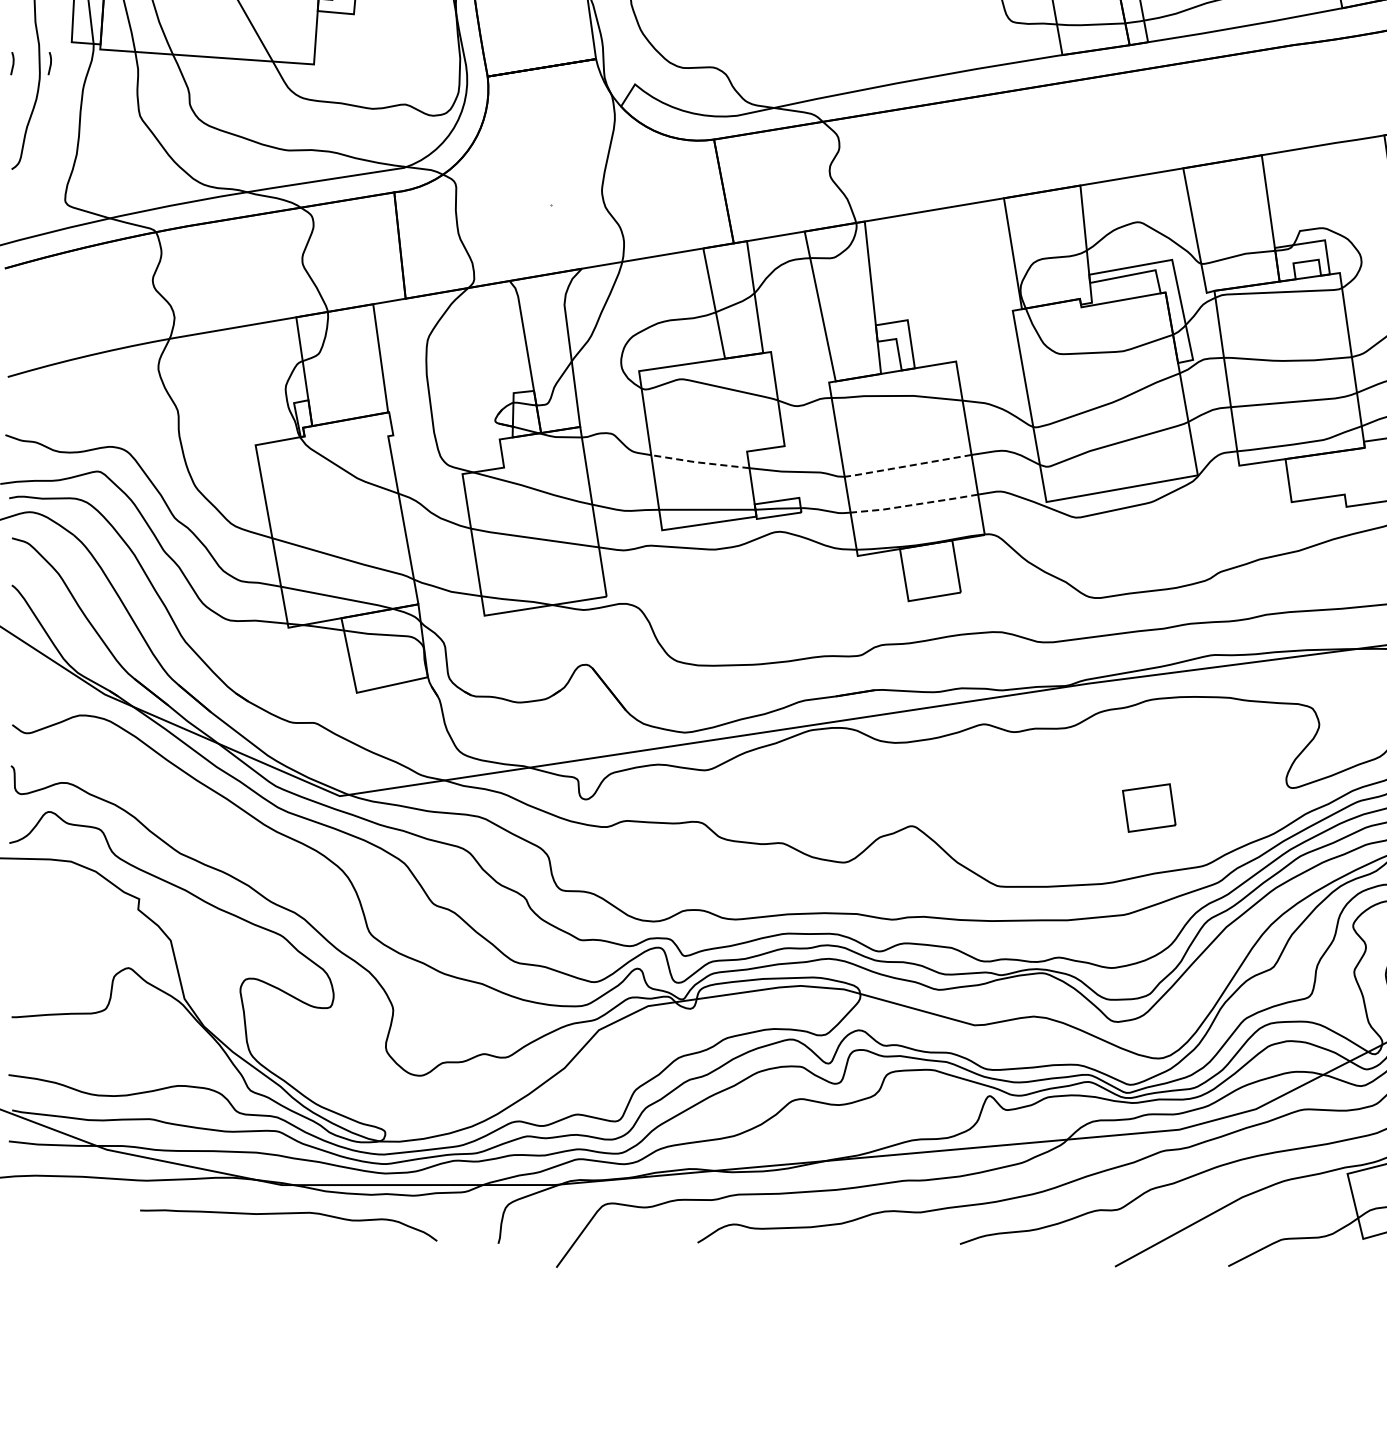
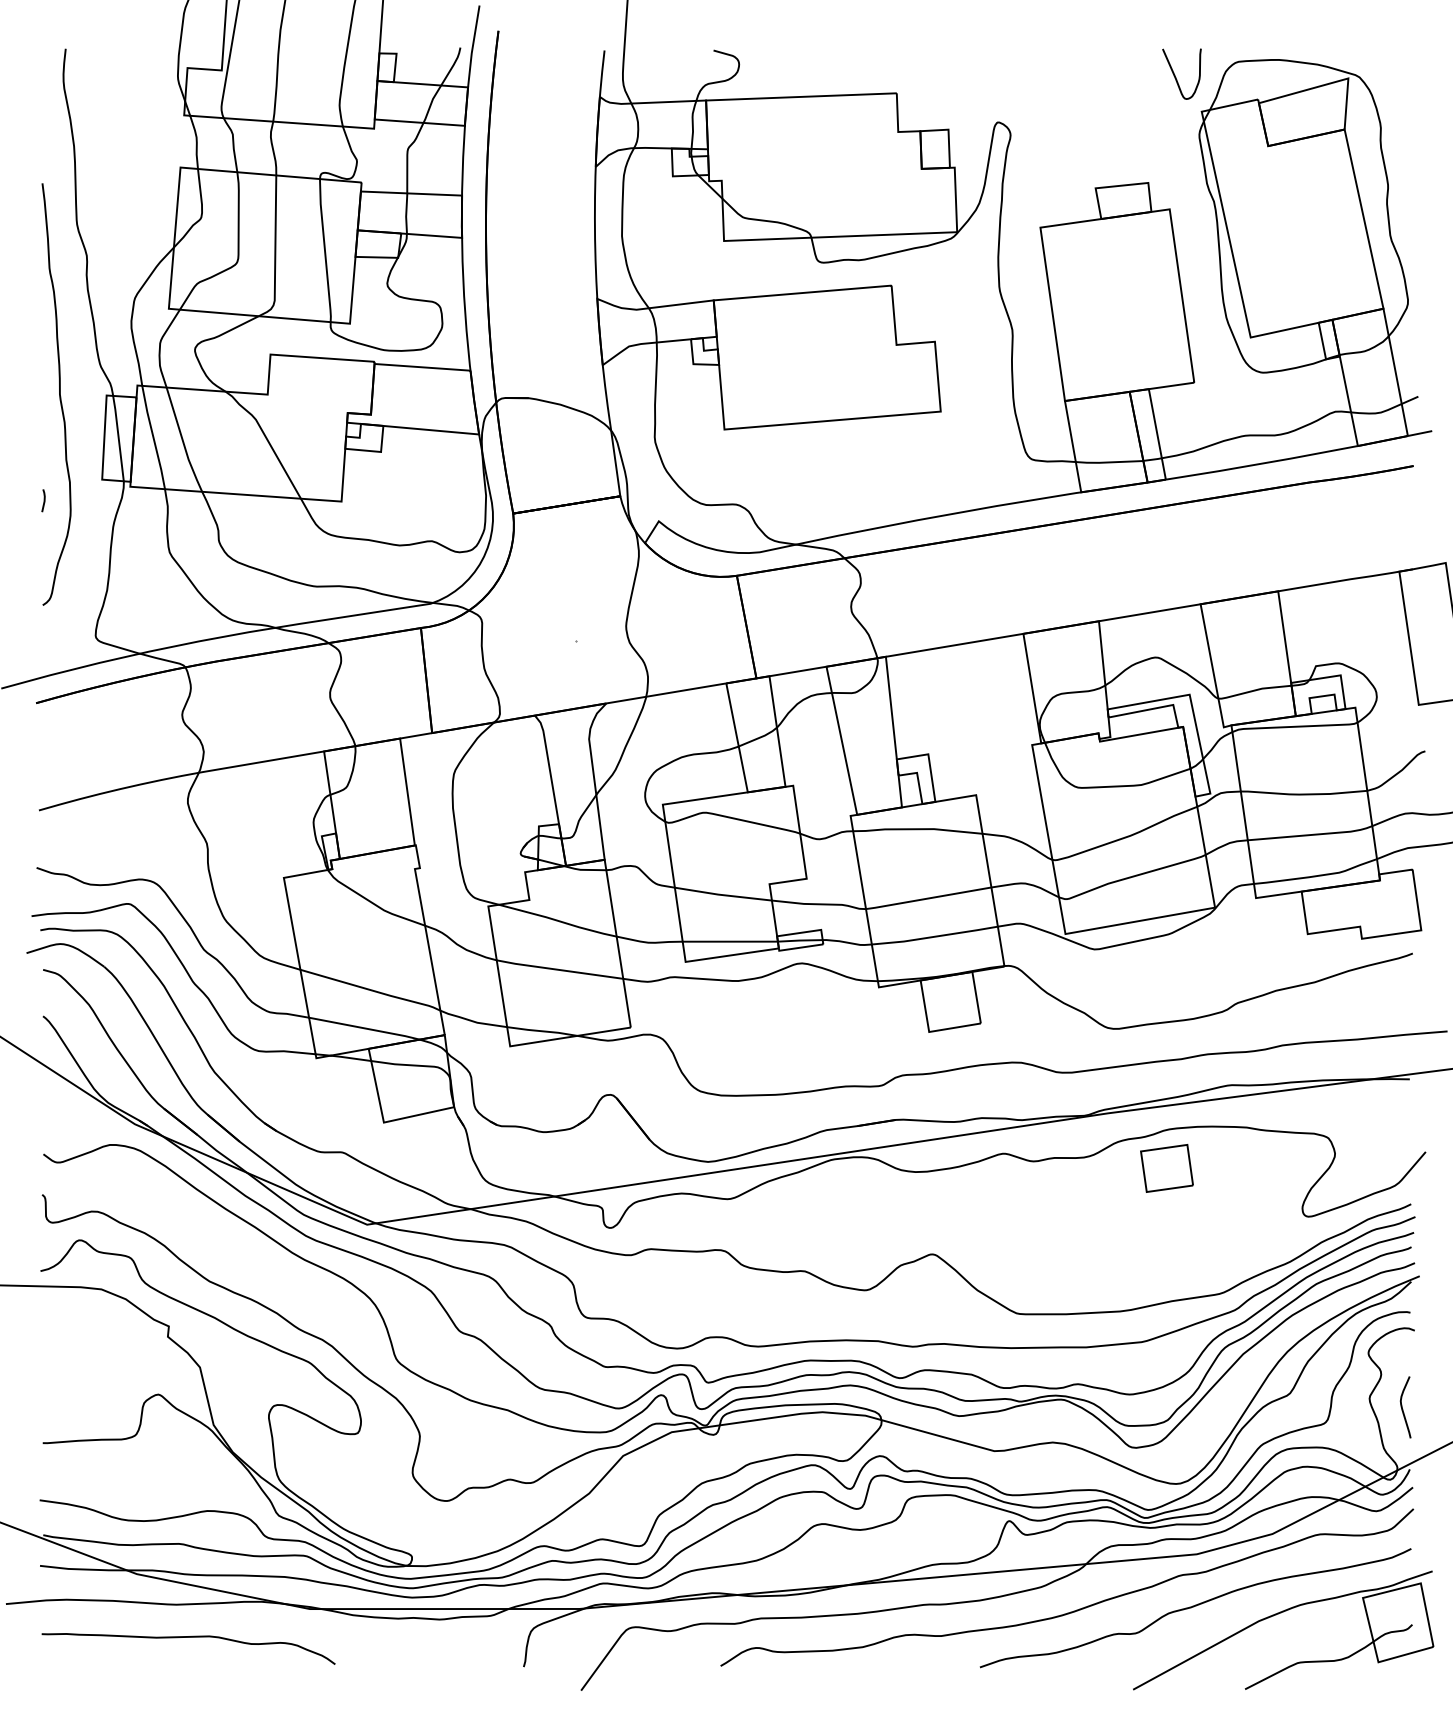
line: (49, 63) -> (80, 500), removed
line: (700, 463) -> (723, 895), dashed -> solid
line: (906, 466) -> (927, 898), dashed -> solid
line: (914, 504) -> (935, 936), dashed -> solid
part: (1148, 808) -> (1166, 1168), moved
curve: (288, 1213) -> (188, 1637), moved

